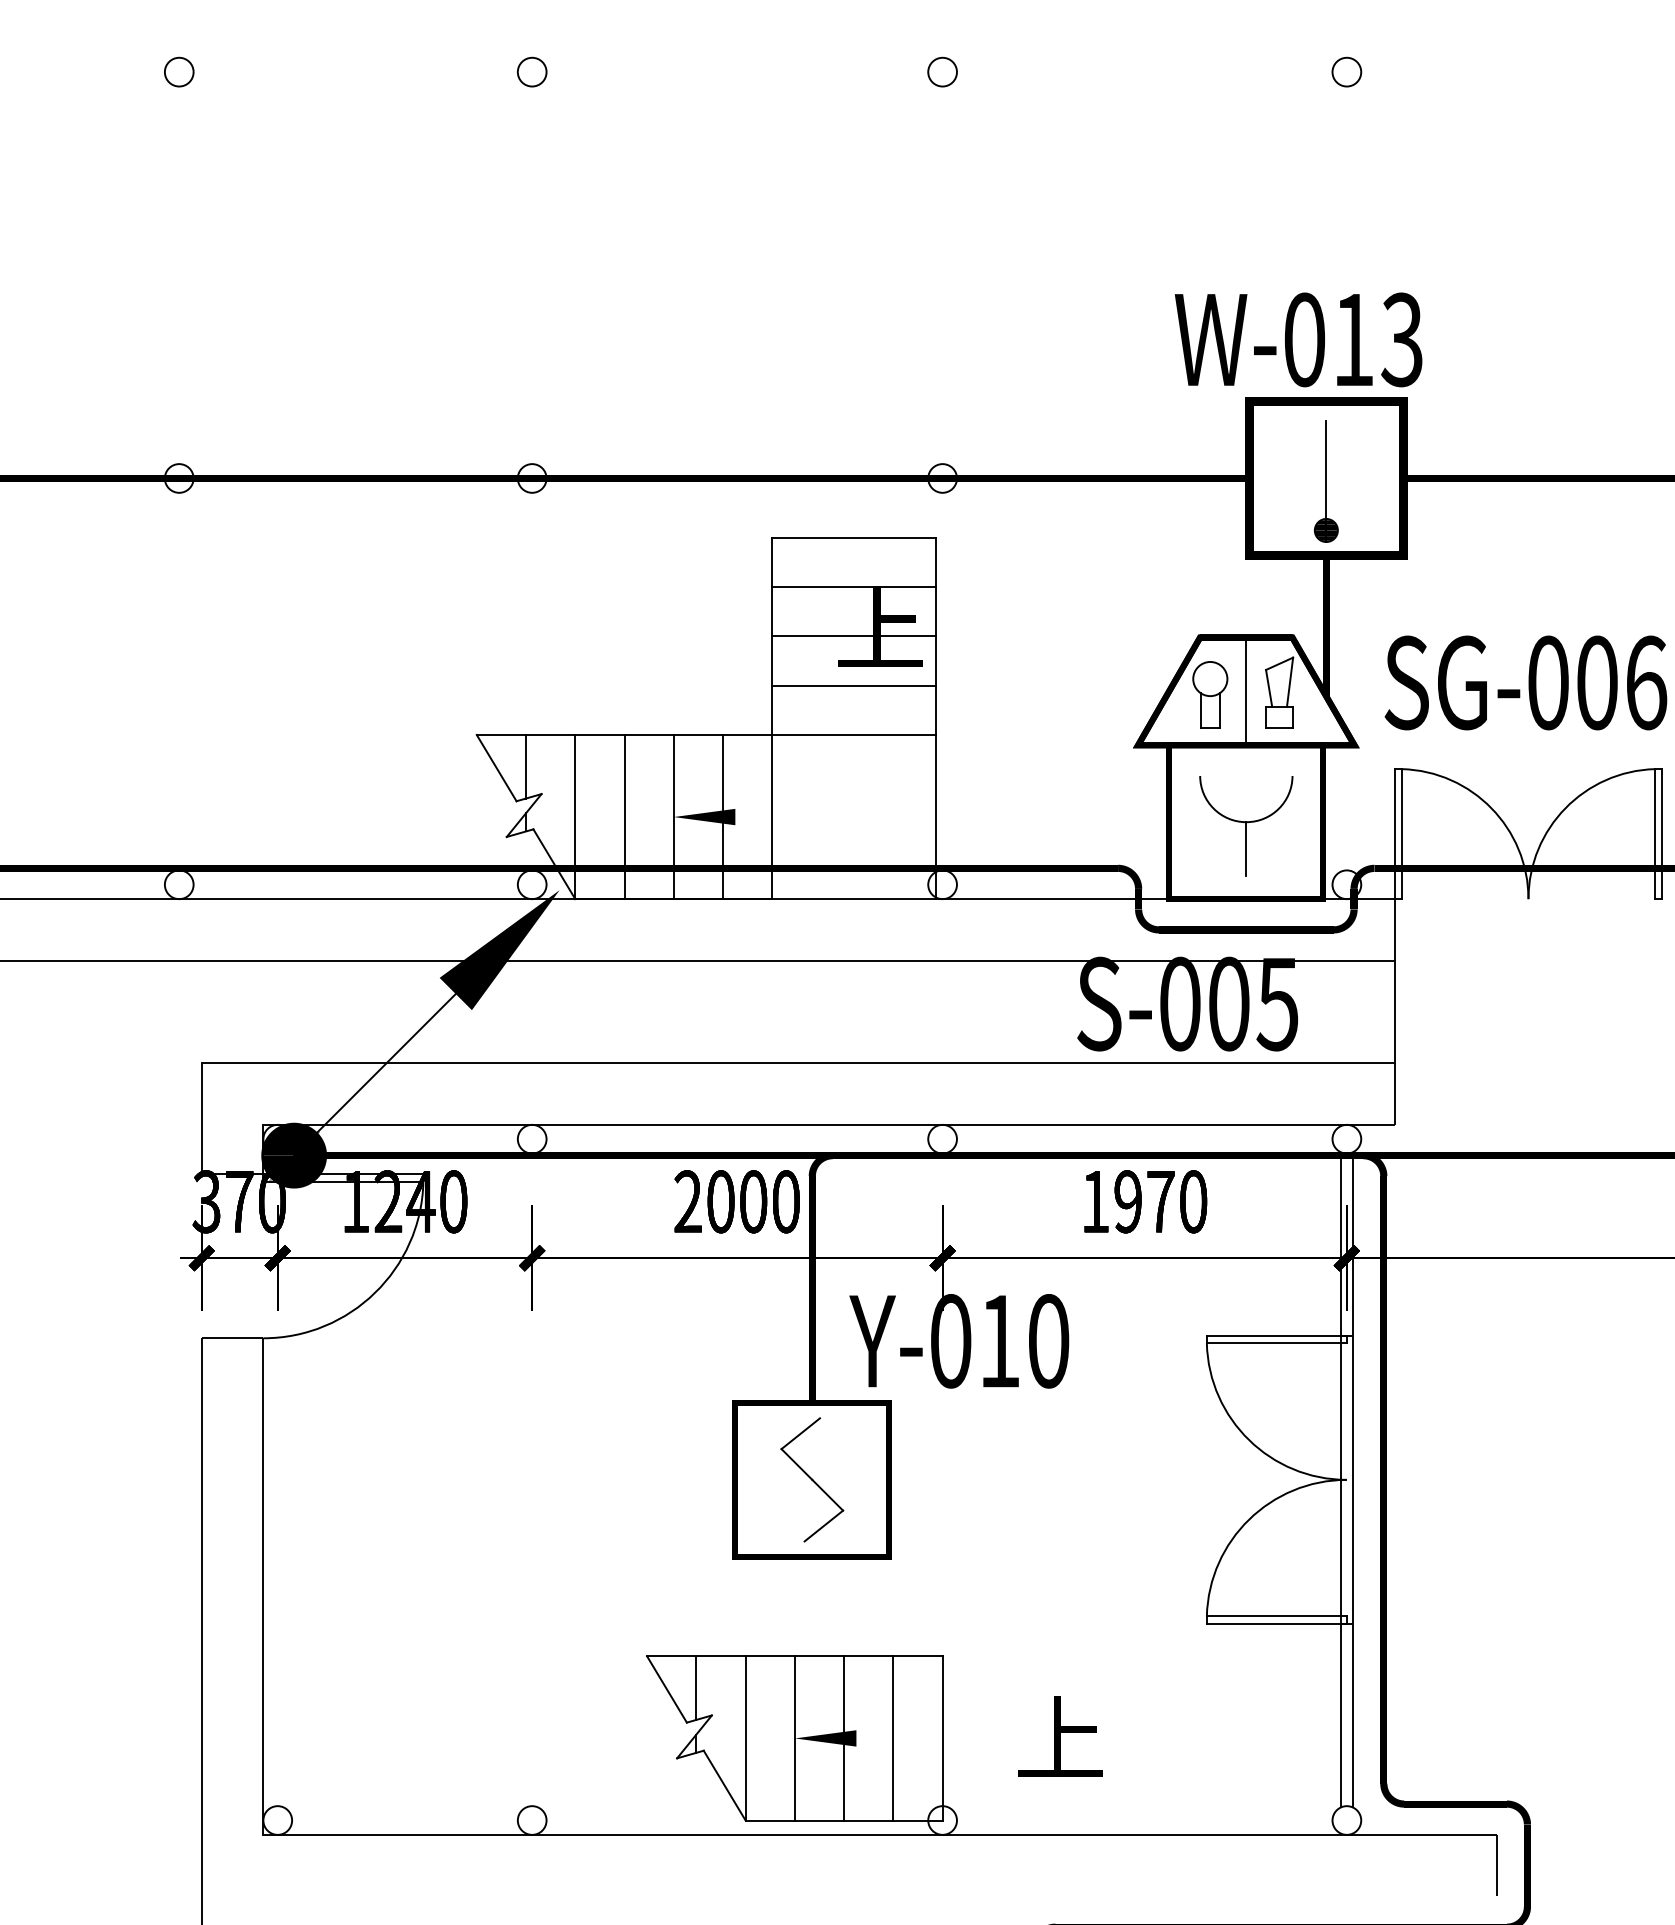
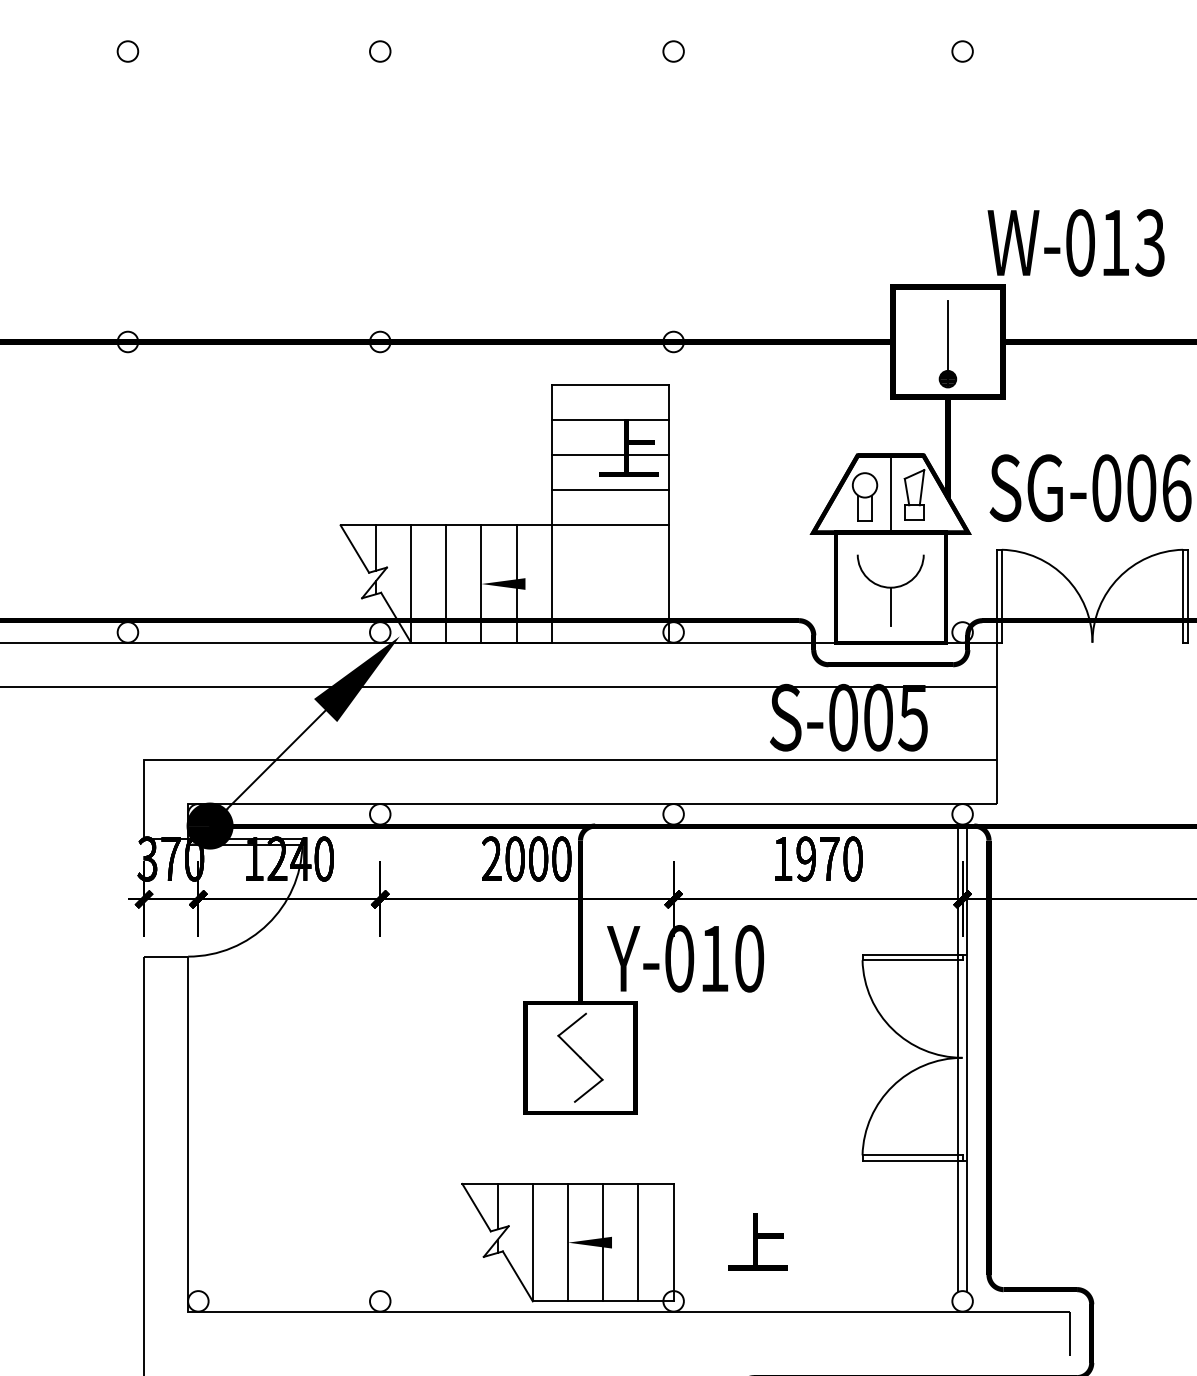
text: (1297, 339) -> (1075, 242), moved

